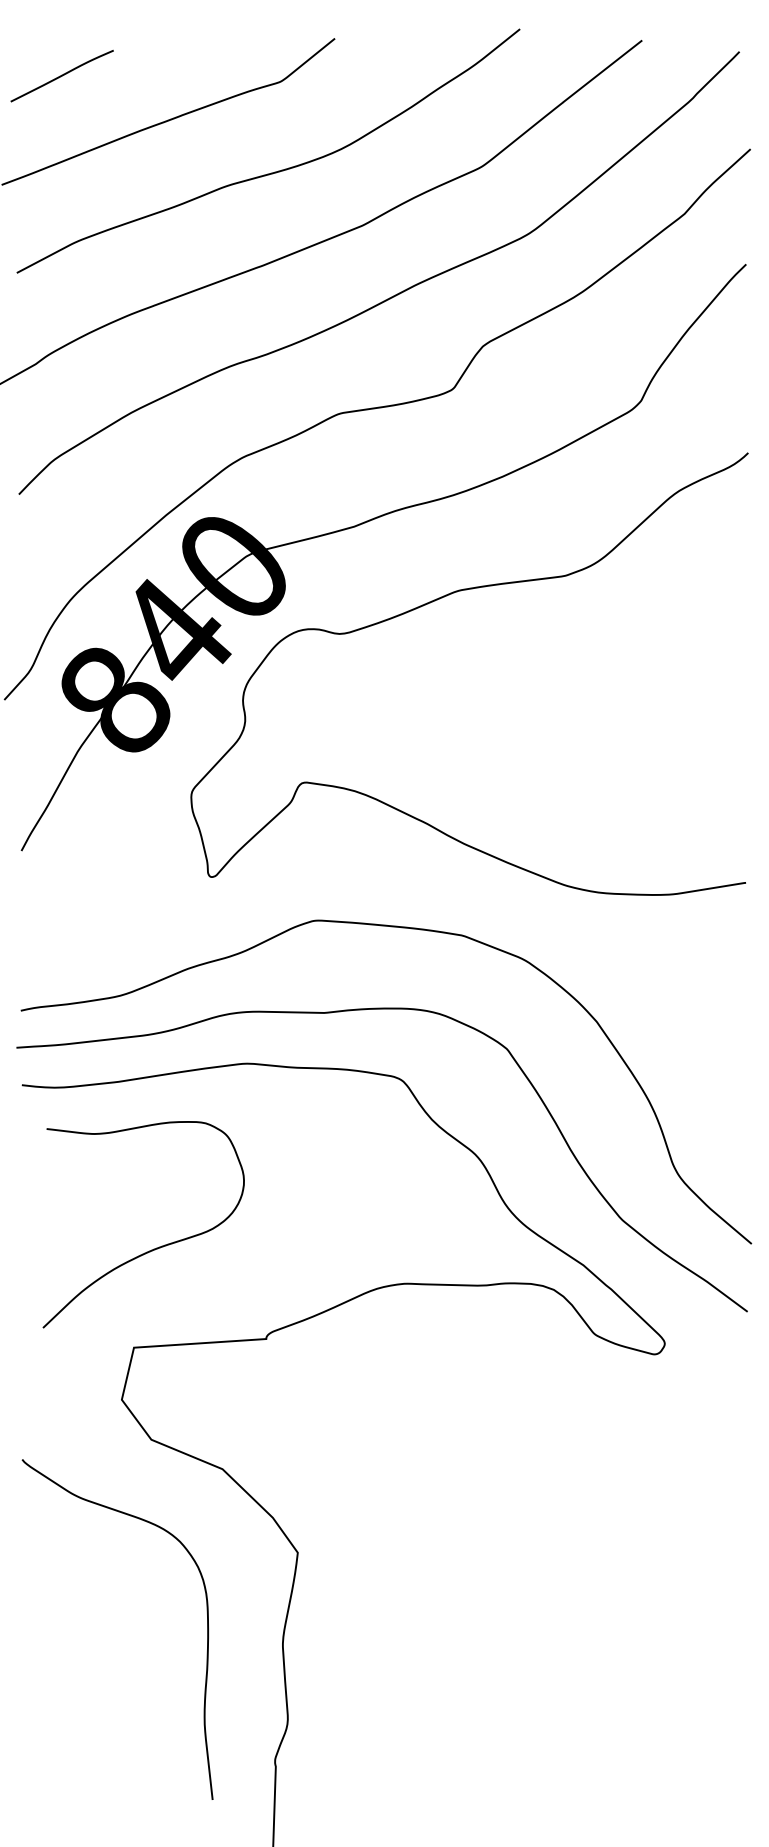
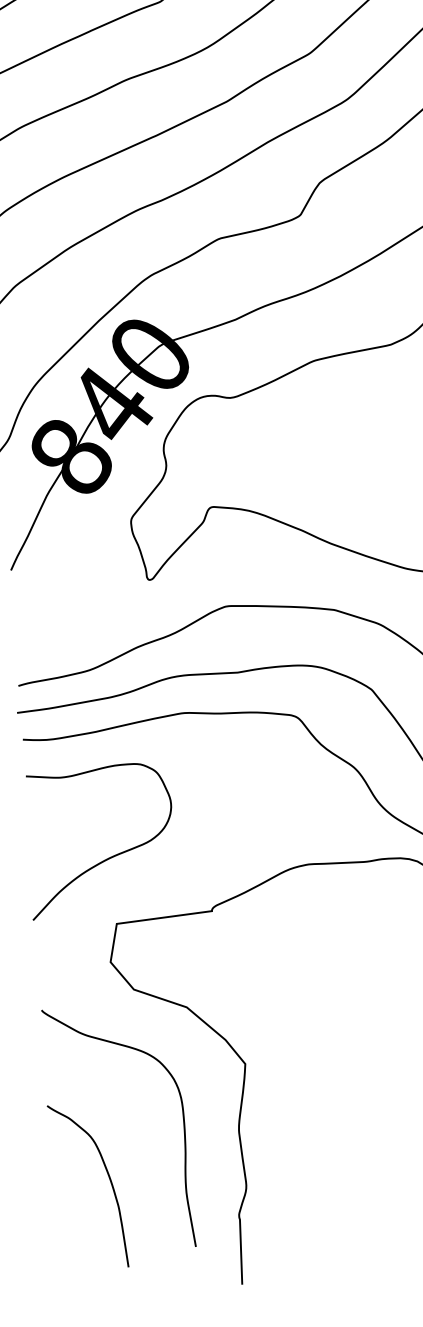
curve: (153, 1248) -> (109, 857), moved
curve: (99, 1697) -> (109, 1178), added

